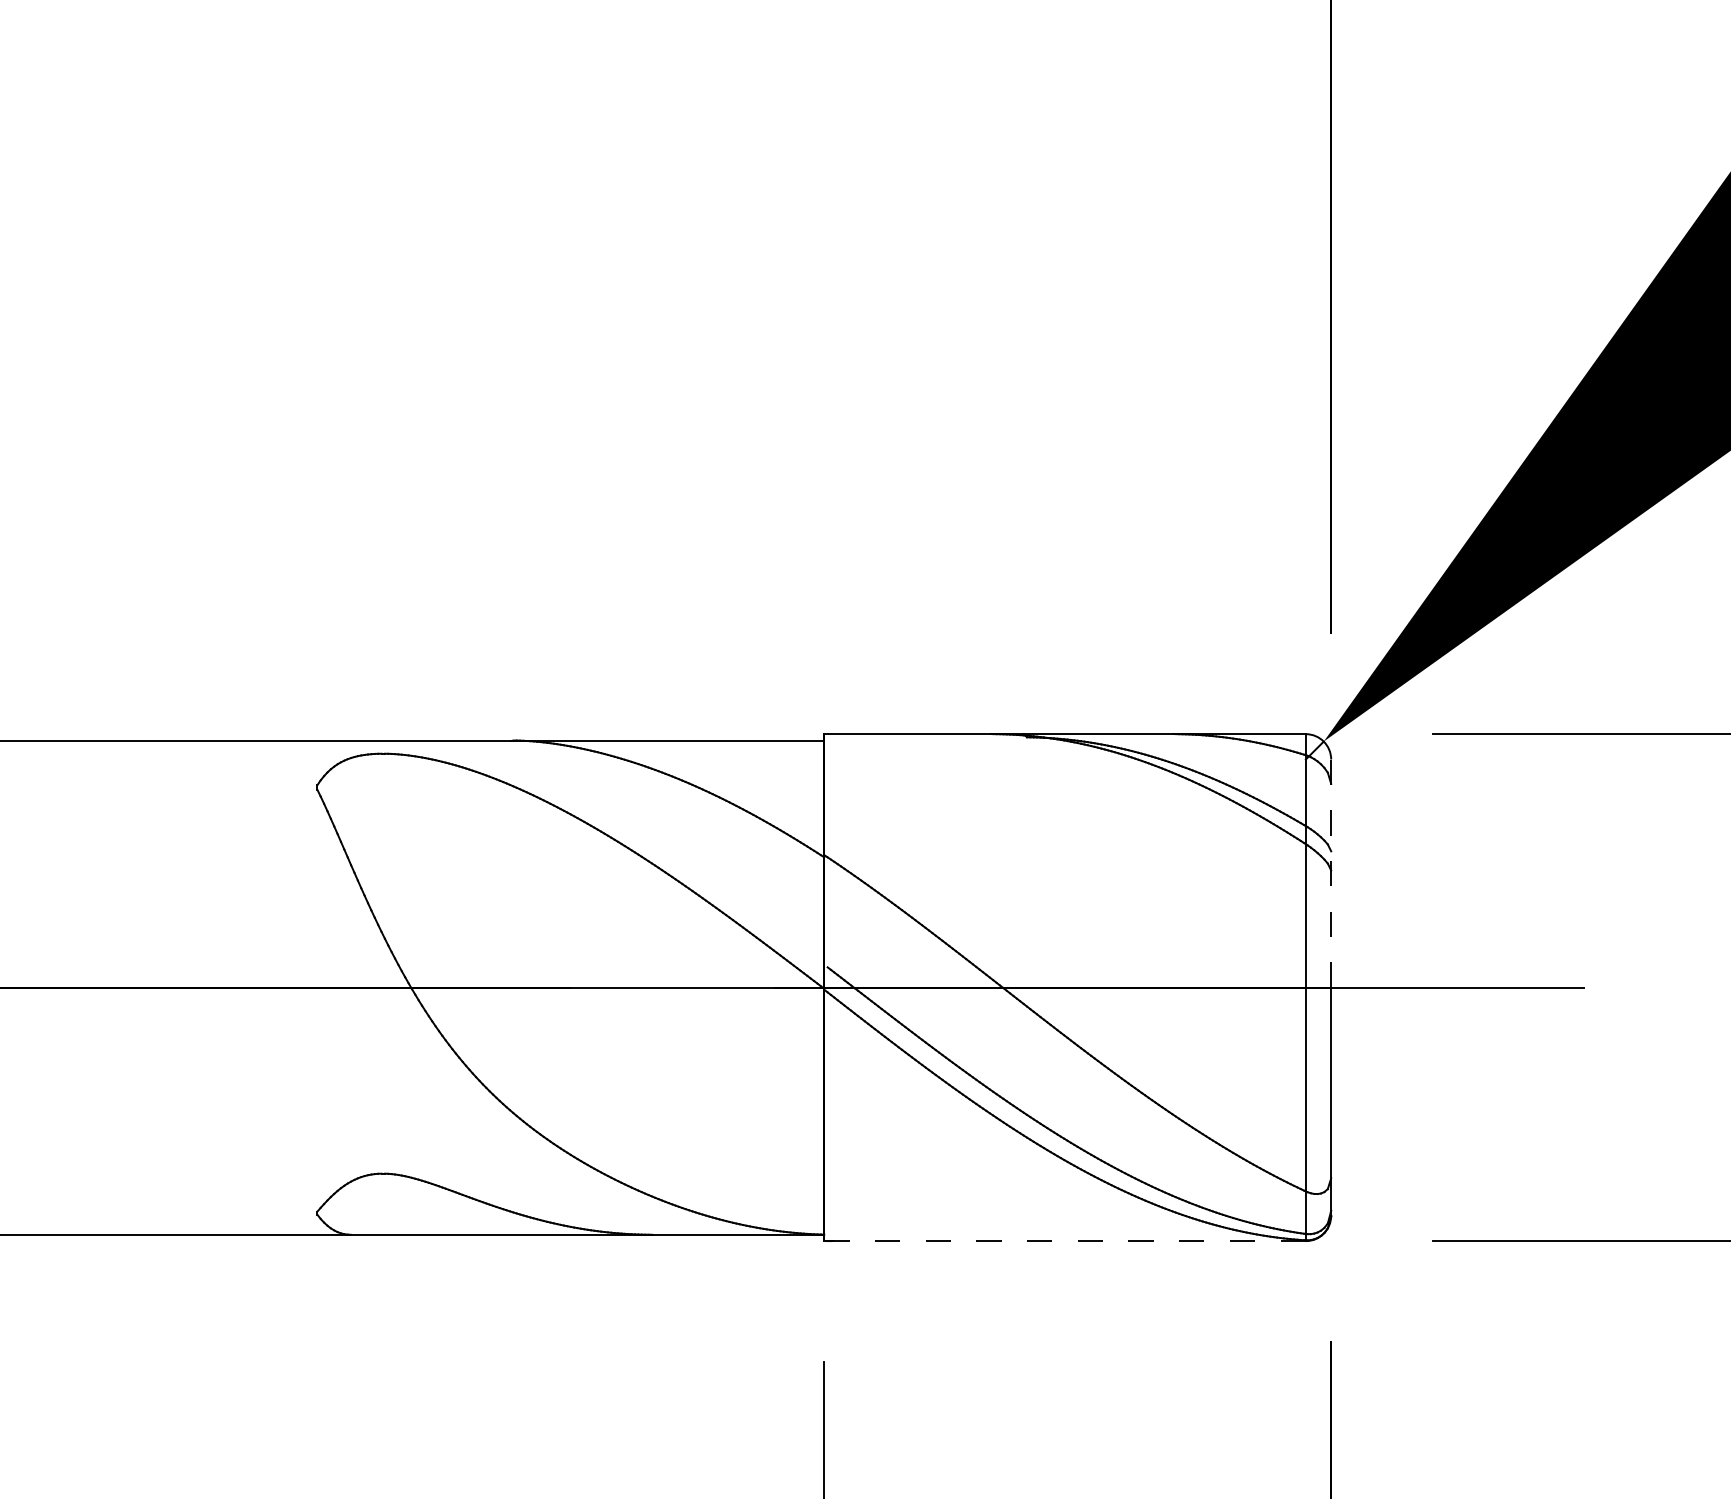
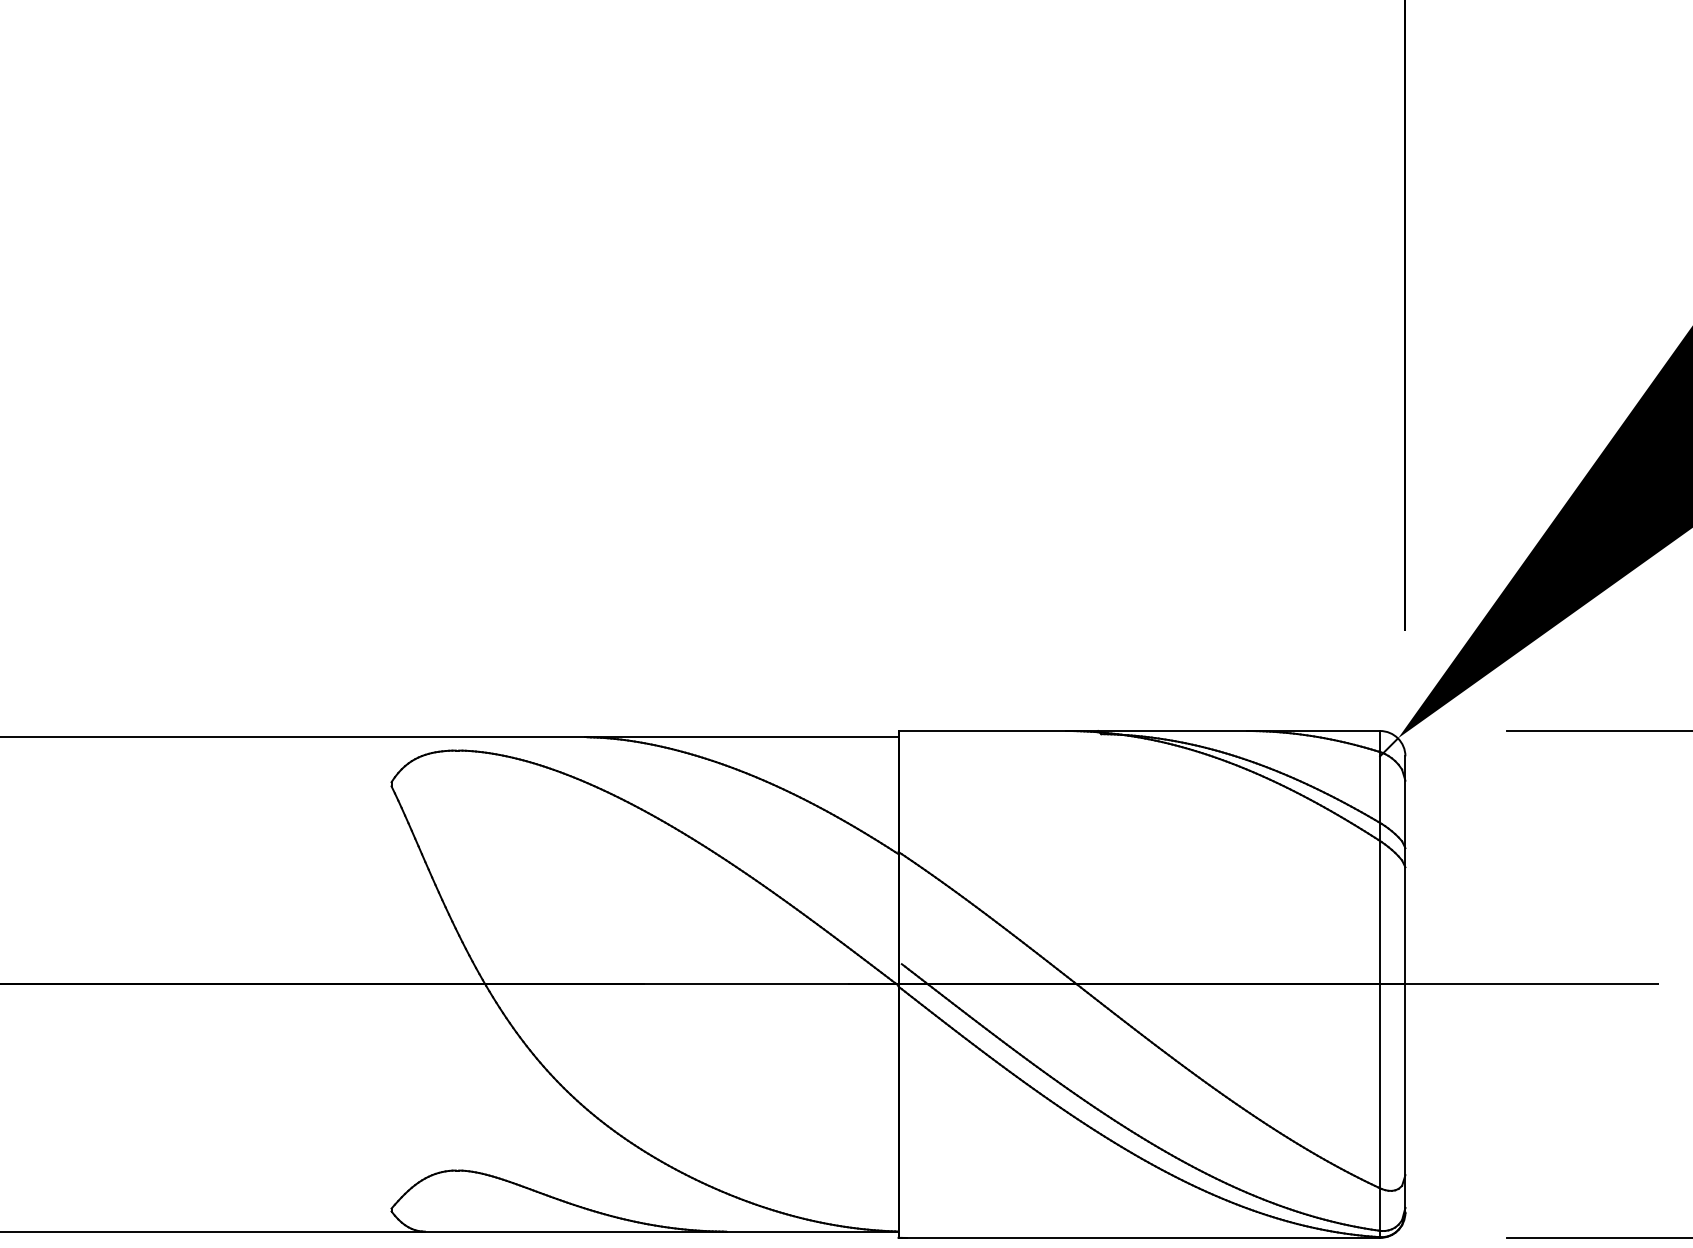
line: (1331, 873) -> (1405, 870), dashed -> solid
line: (1065, 1241) -> (1139, 1238), dashed -> solid

